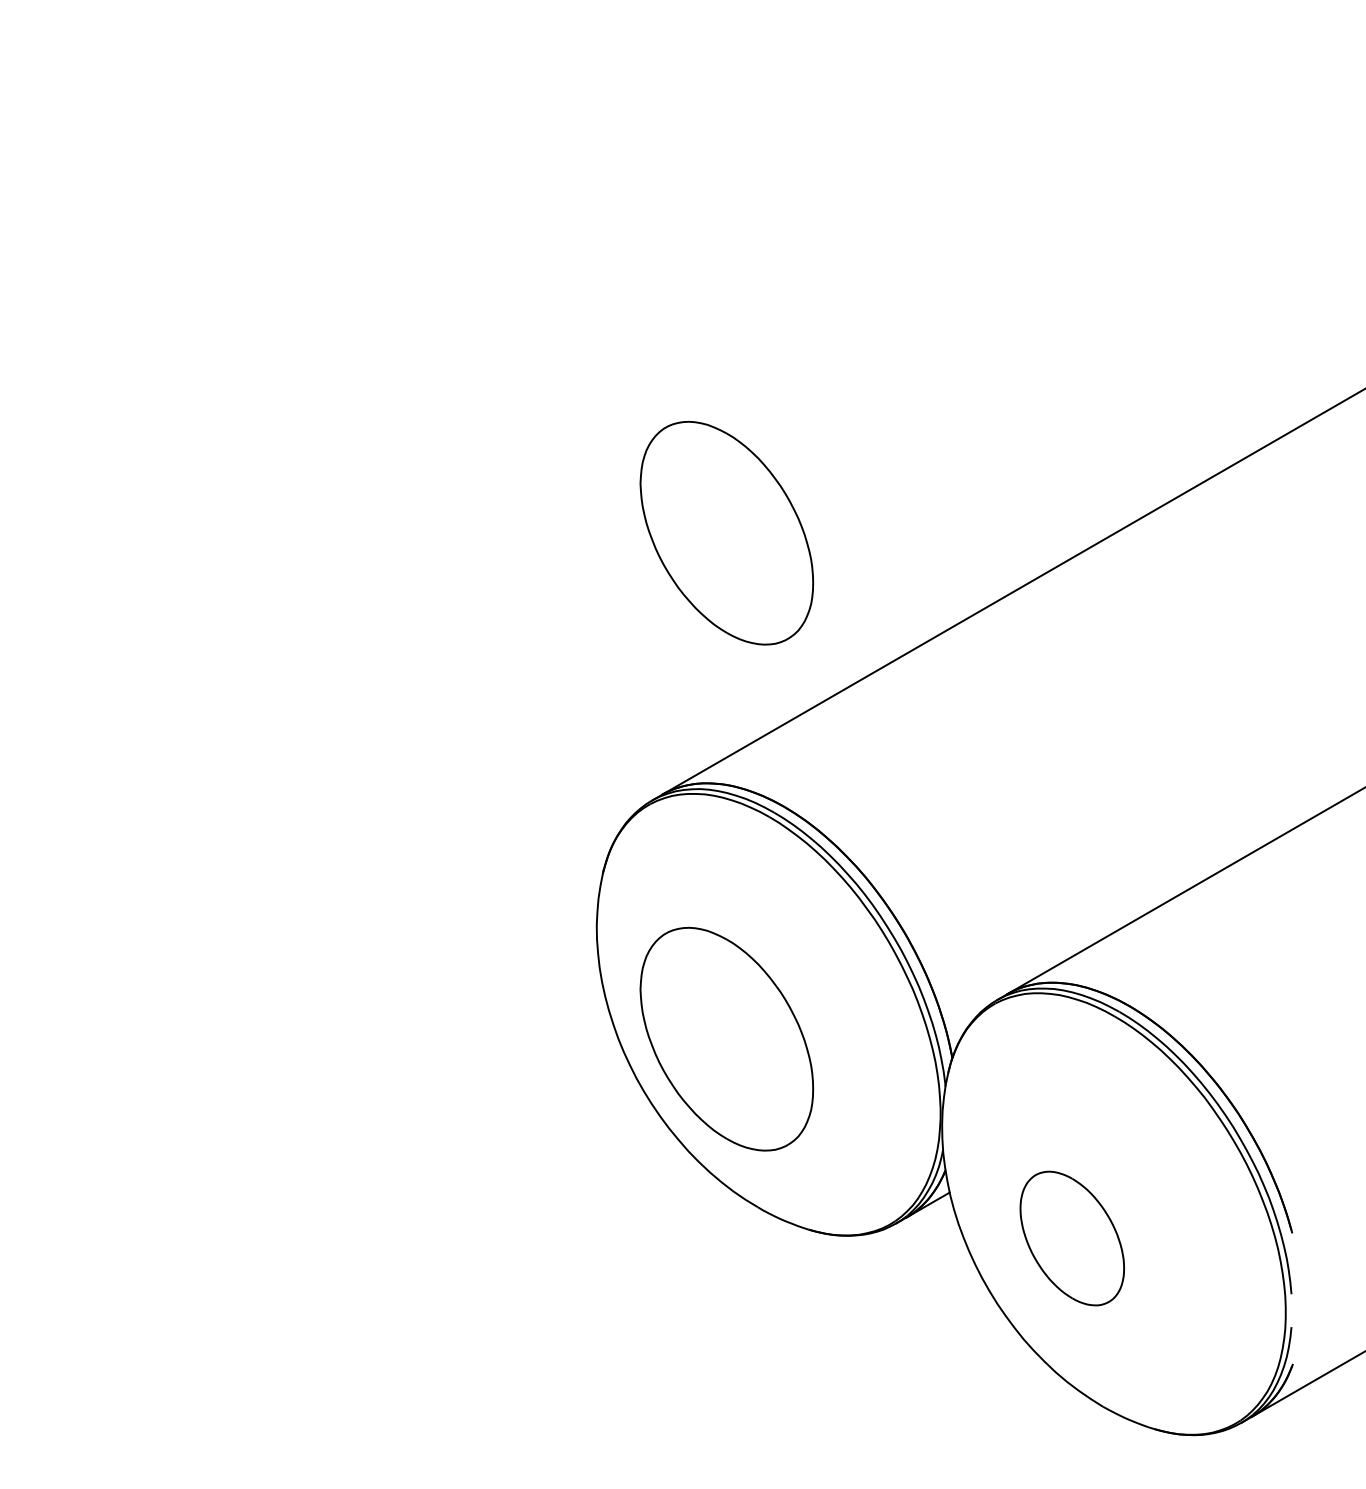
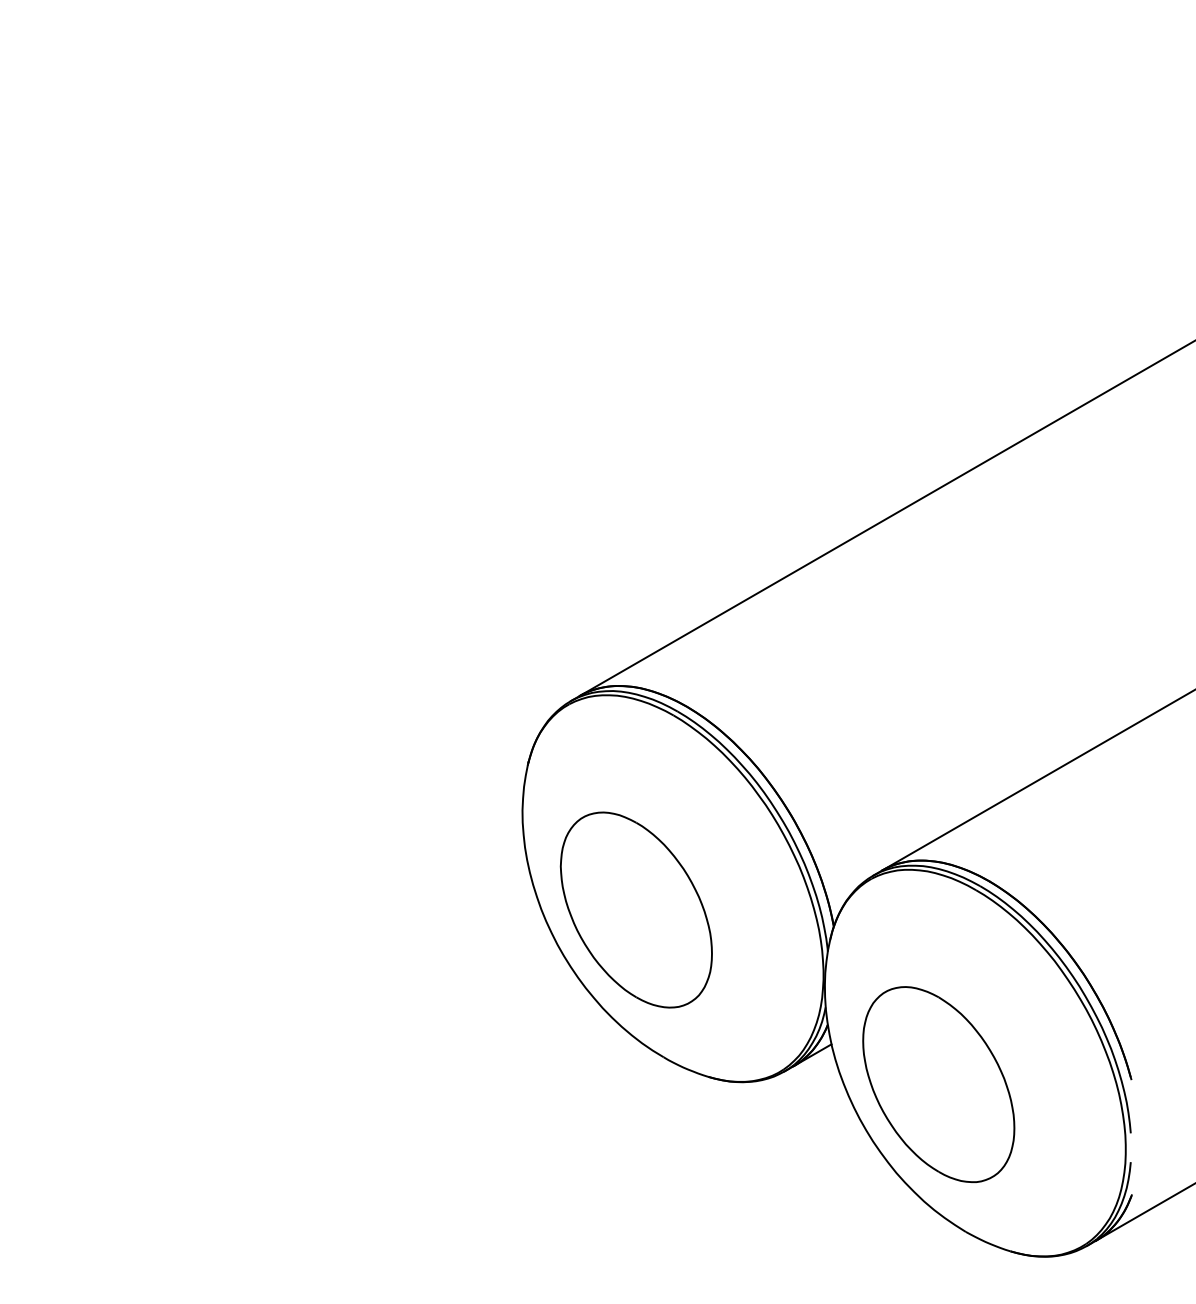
part: (726, 532) -> (636, 466), removed
part: (1072, 1238) -> (939, 1084), size x1.67

